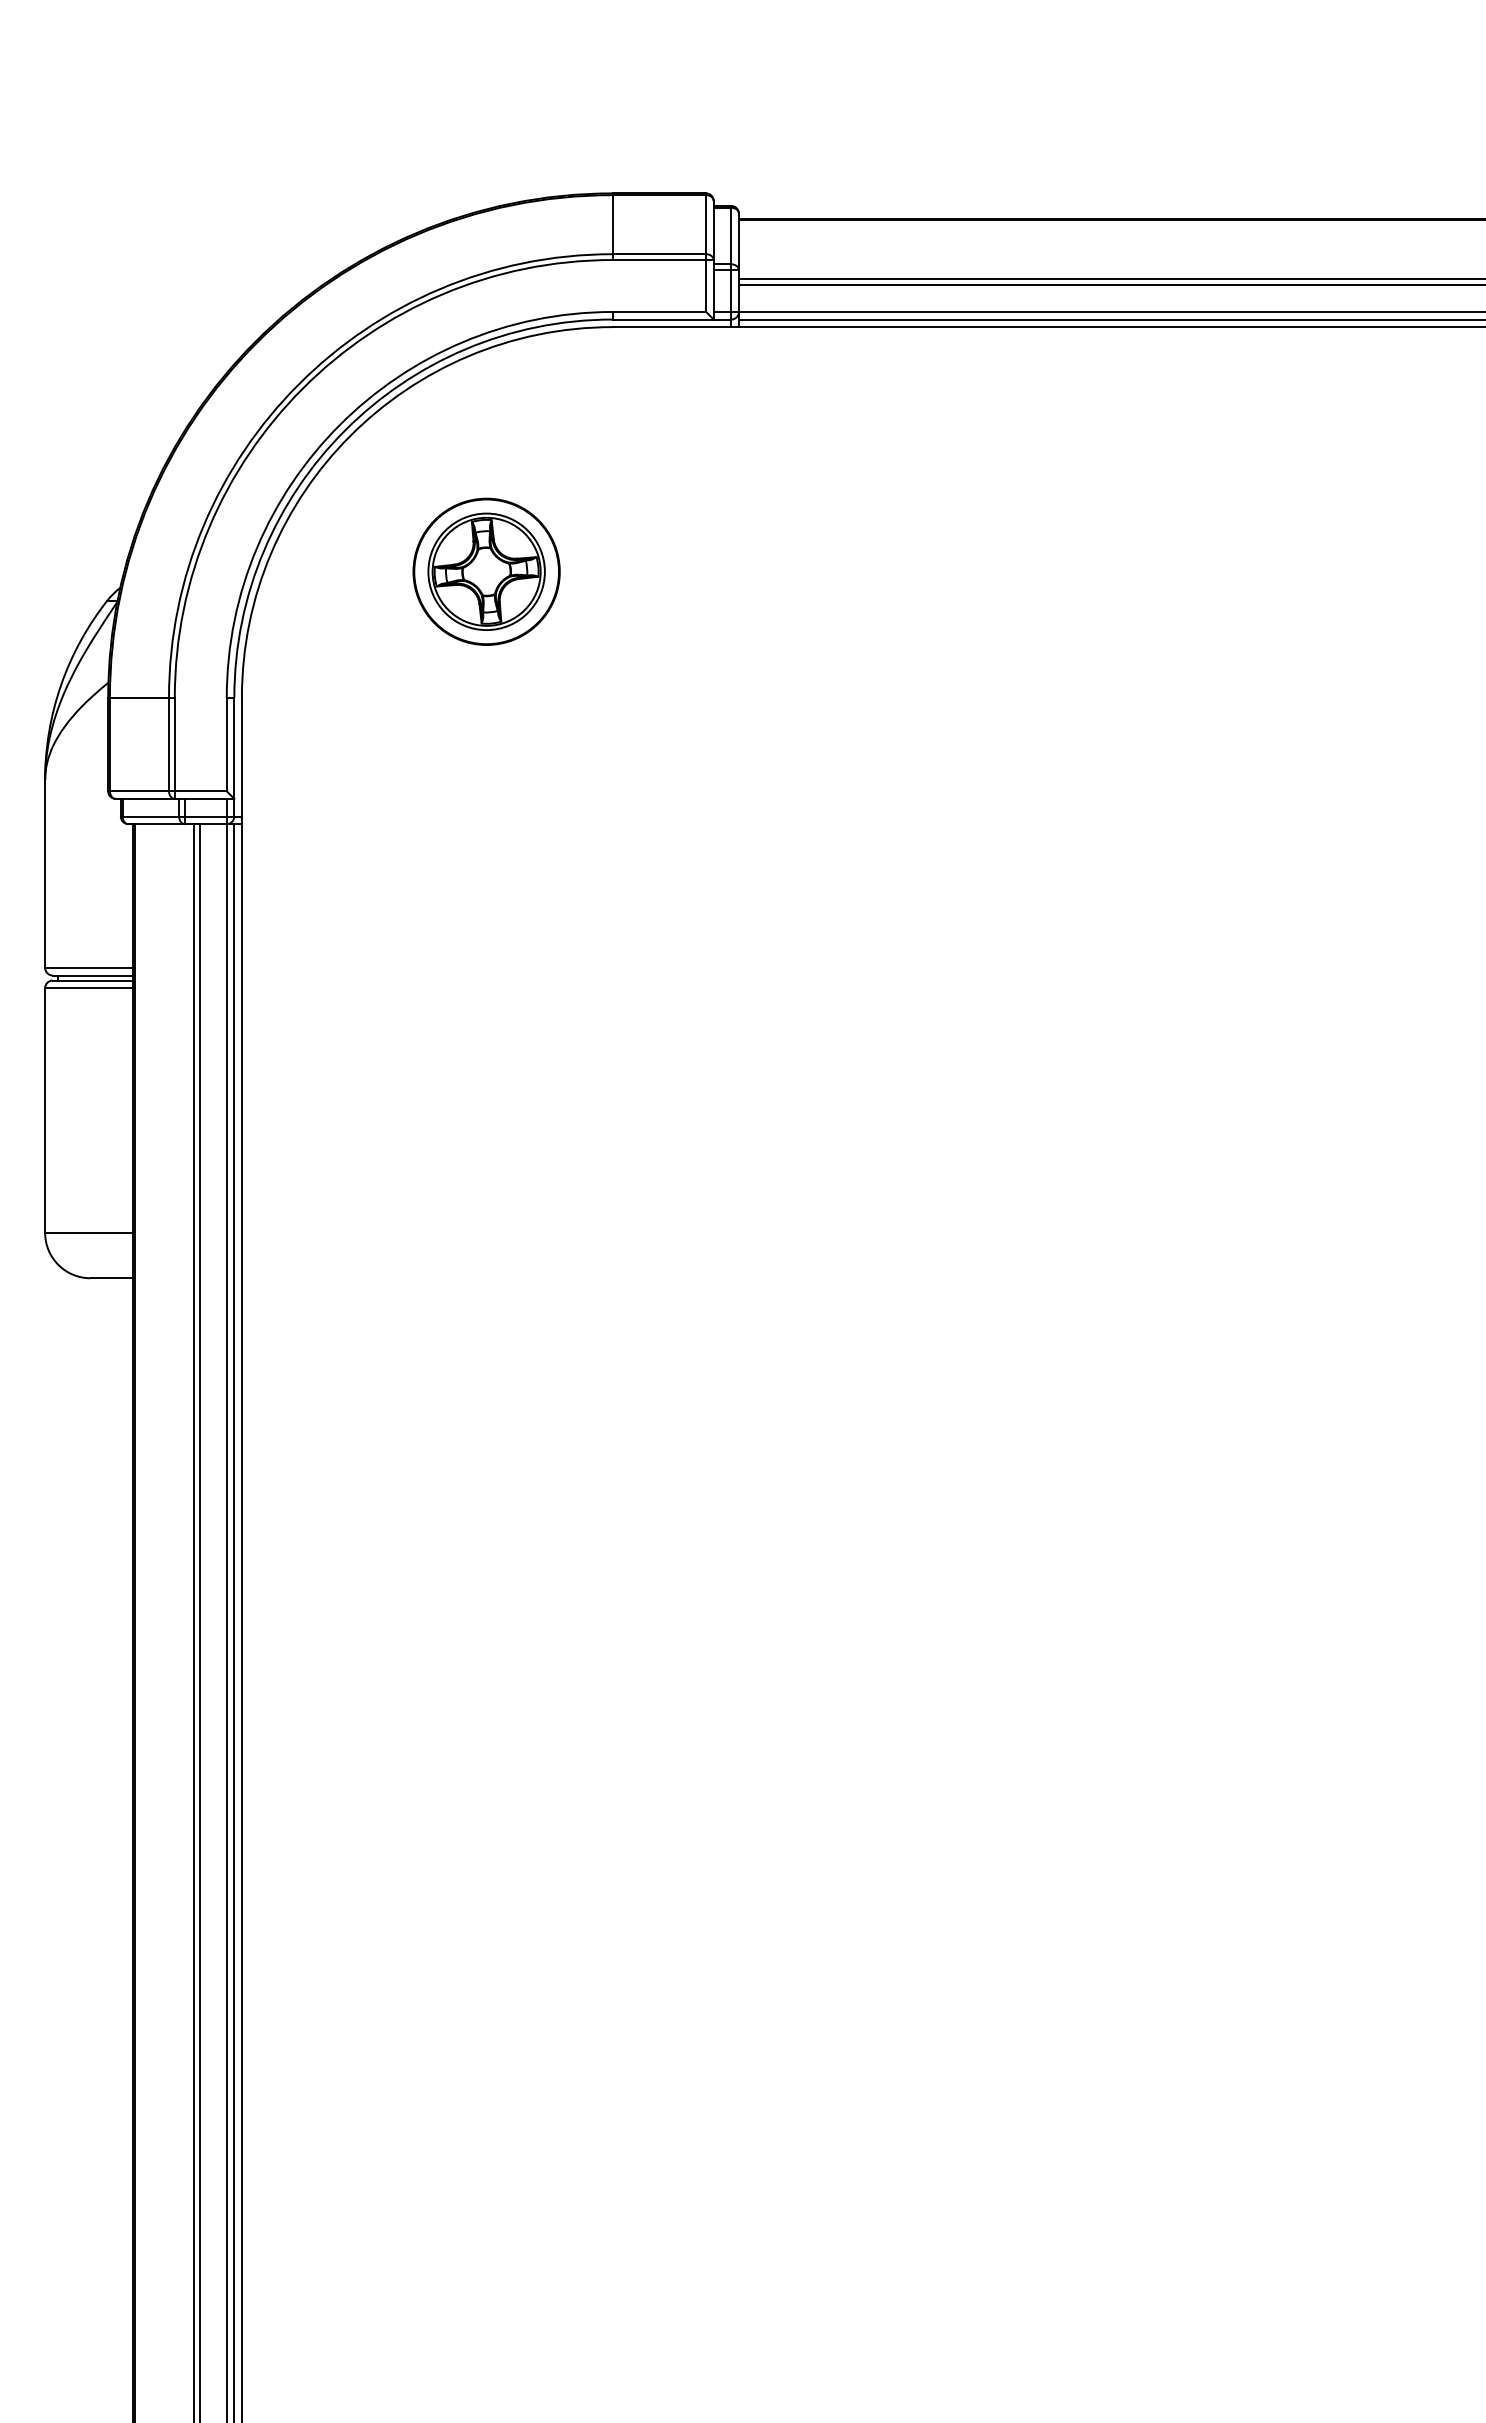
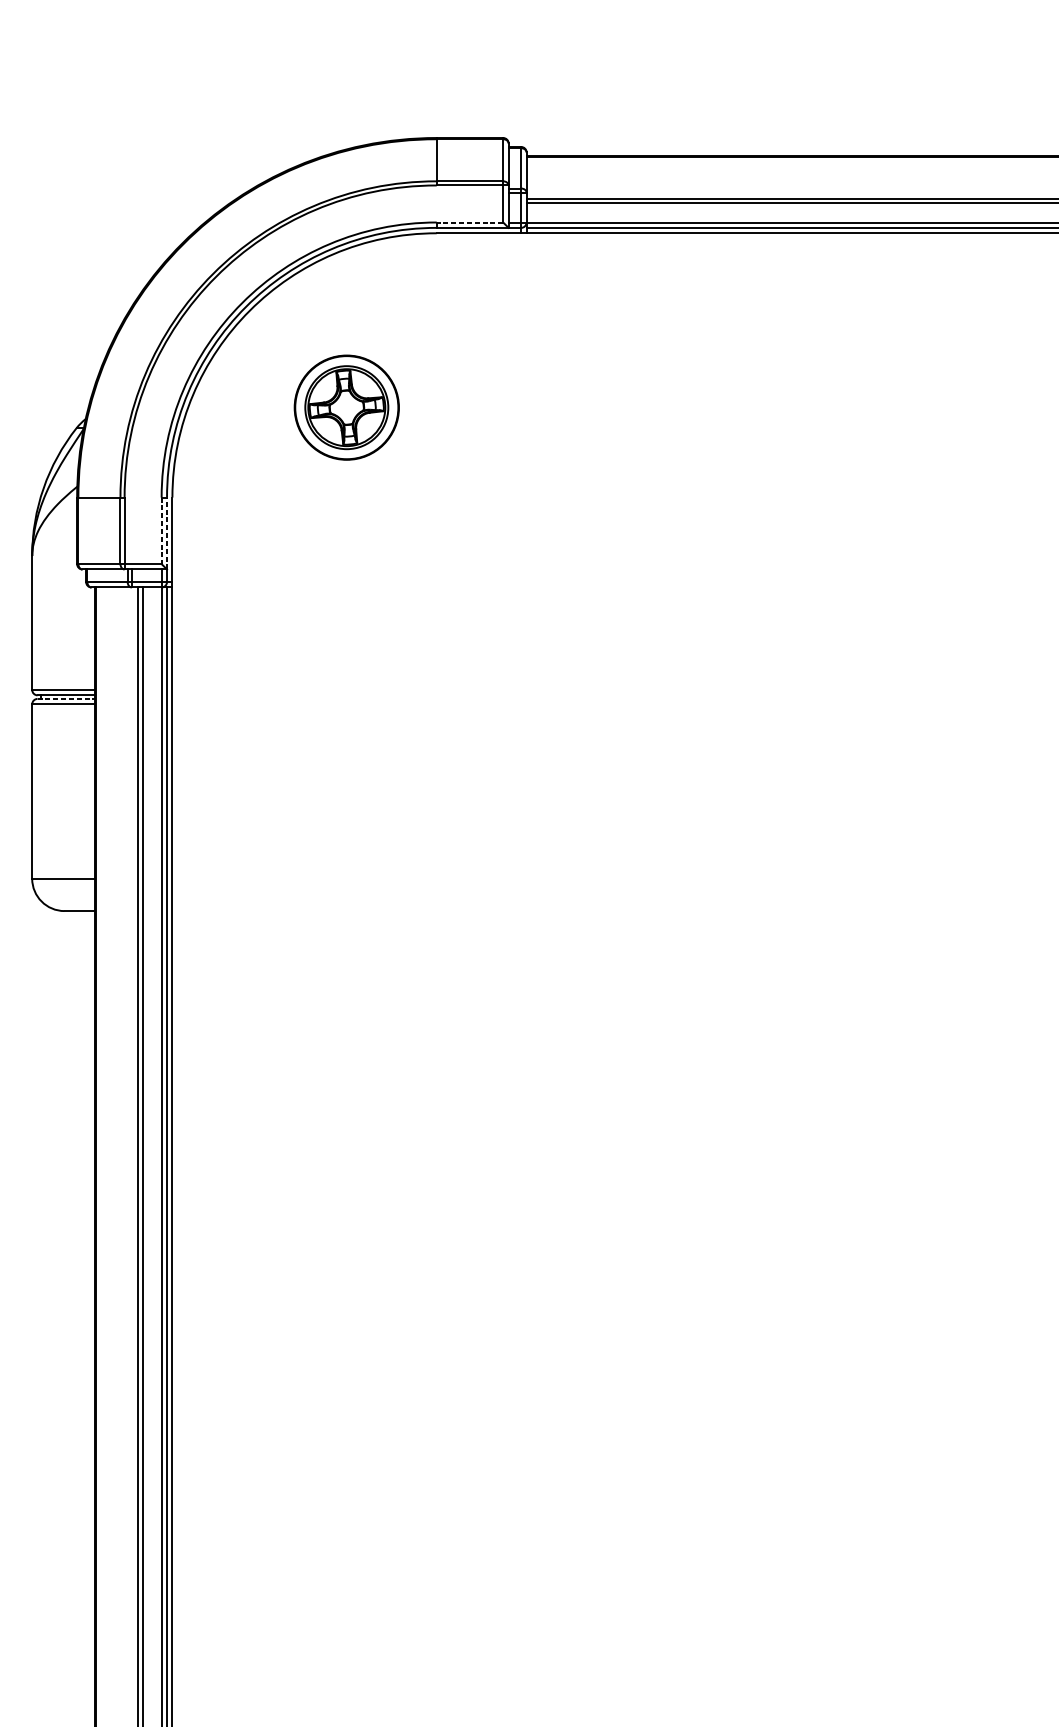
line: (659, 311) -> (469, 222), solid -> dashed
line: (226, 744) -> (161, 530), solid -> dashed
line: (234, 747) -> (167, 532), solid -> dashed
line: (93, 980) -> (66, 698), solid -> dashed

